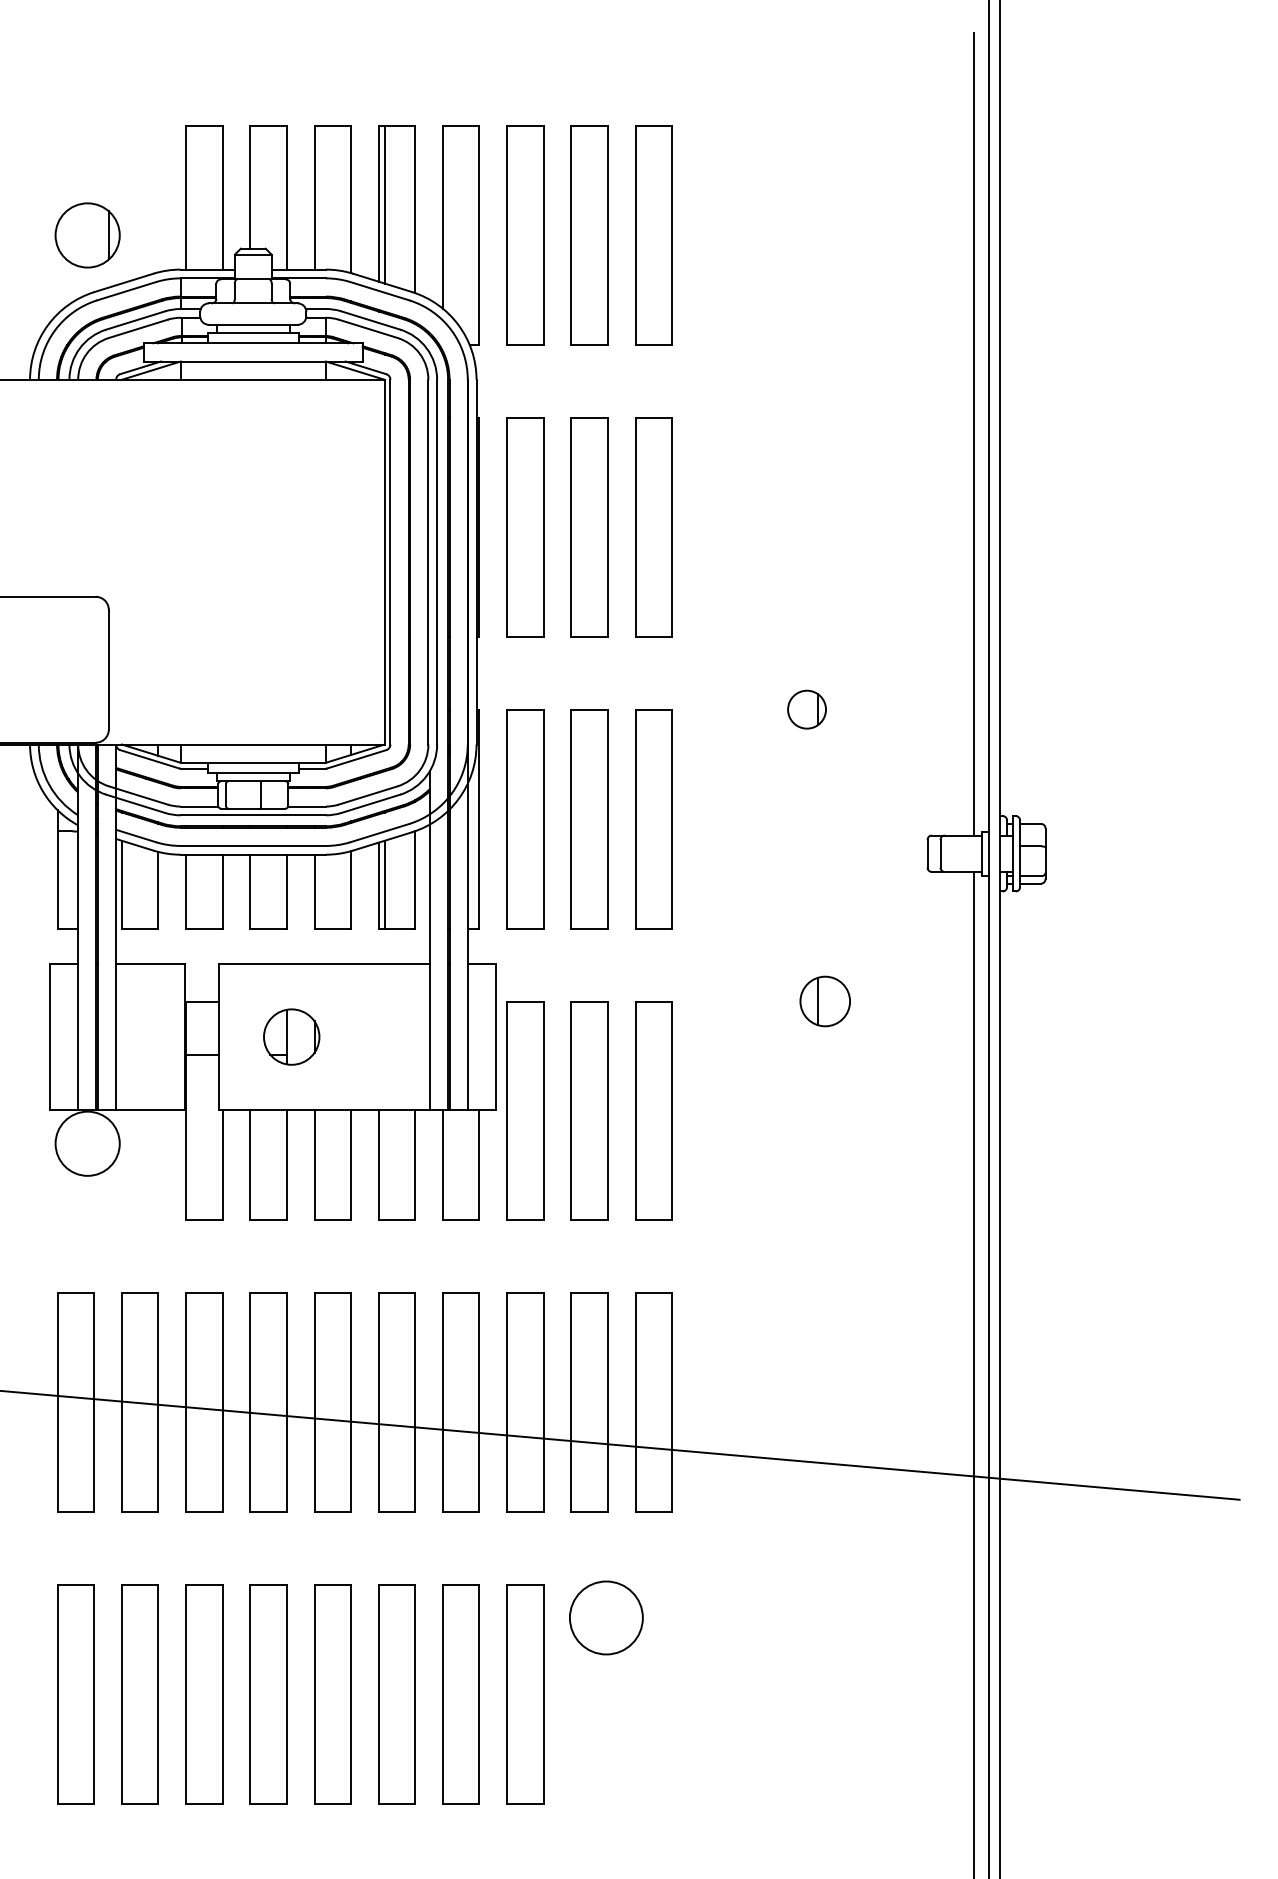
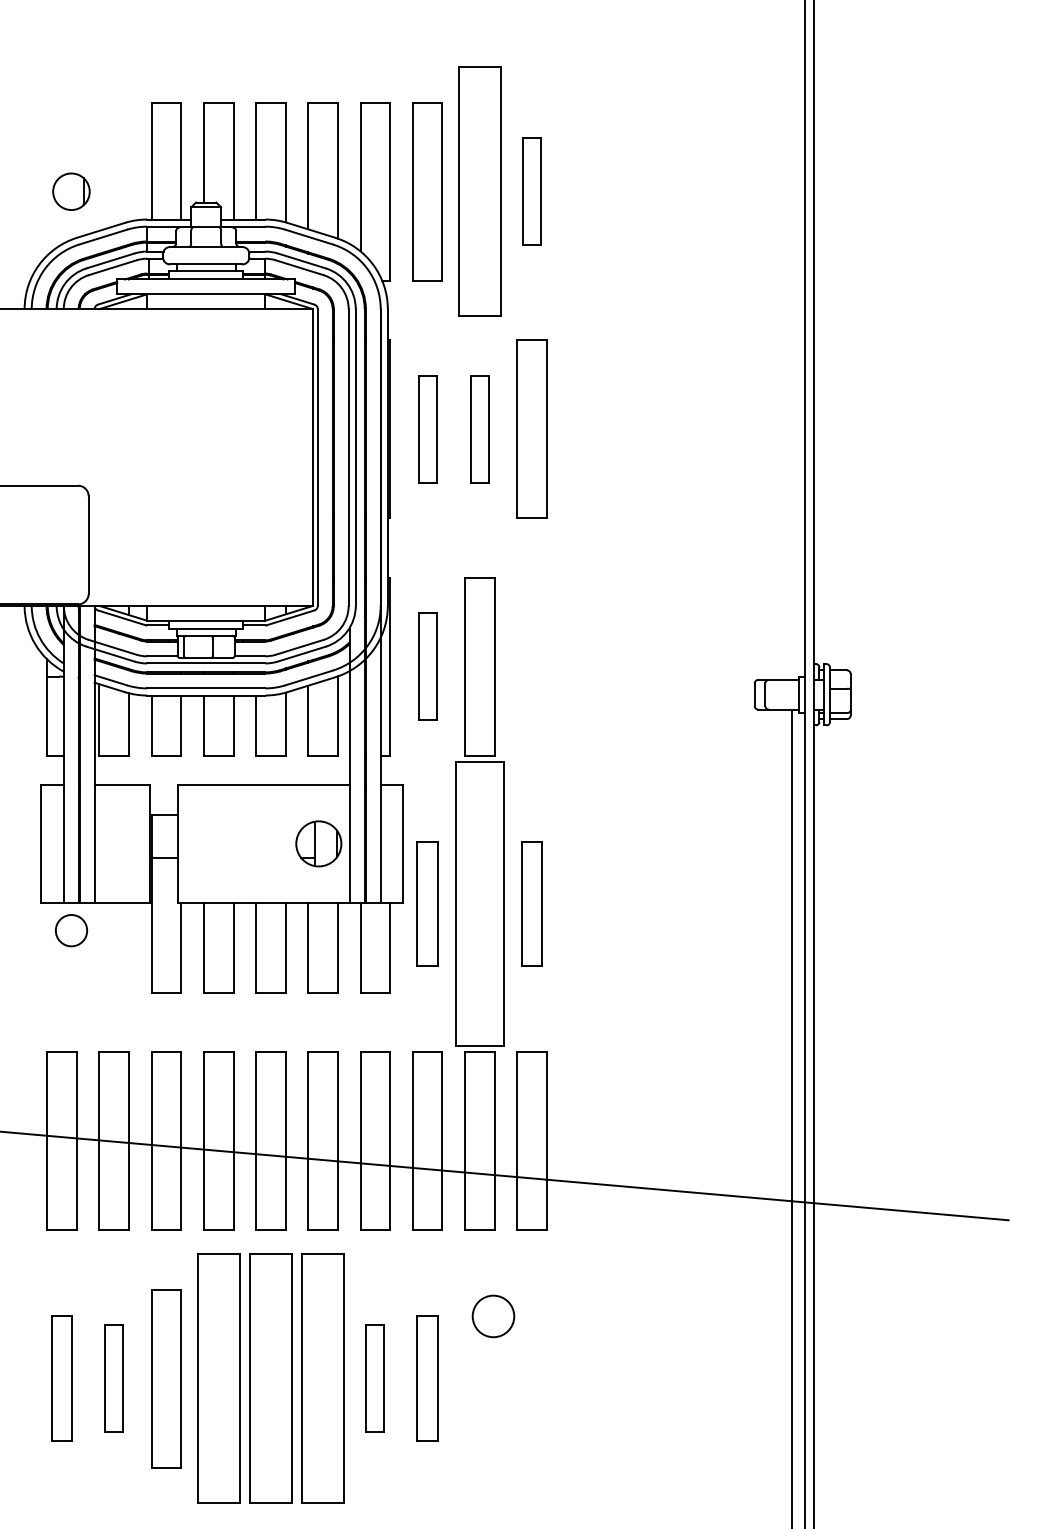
line: (384, 204) -> (312, 166), removed
part: (87, 235) -> (71, 191), size x0.7
part: (589, 235) -> (479, 191), size x1.4
part: (653, 235) -> (531, 191), size x0.6
line: (973, 434) -> (792, 353), removed
part: (525, 527) -> (427, 429), size x0.6
part: (589, 527) -> (479, 429), size x0.6
part: (806, 709) -> (656, 577), removed
part: (525, 819) -> (427, 666), size x0.6
part: (653, 819) -> (531, 666), removed
line: (384, 884) -> (312, 719), removed
part: (824, 1001) -> (670, 814), removed
part: (291, 1036) -> (318, 843), moved
part: (525, 1110) -> (427, 903), size x0.7
part: (589, 1110) -> (479, 903), size x1.6
part: (653, 1110) -> (531, 903), size x0.7
circle: (87, 1143) -> (71, 930), size x0.6
circle: (605, 1617) -> (492, 1316), size x0.7
part: (75, 1694) -> (61, 1378), size x0.7
part: (139, 1694) -> (113, 1378), size x0.6
part: (268, 1694) -> (218, 1378), size x1.4
part: (332, 1694) -> (270, 1378), size x1.4
part: (396, 1694) -> (322, 1378), size x1.4
part: (460, 1694) -> (374, 1378), size x0.6
part: (525, 1694) -> (427, 1378), size x0.7

